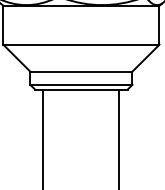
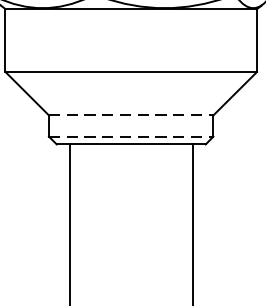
line: (81, 71) -> (131, 115), solid -> dashed
line: (81, 84) -> (131, 136), solid -> dashed

